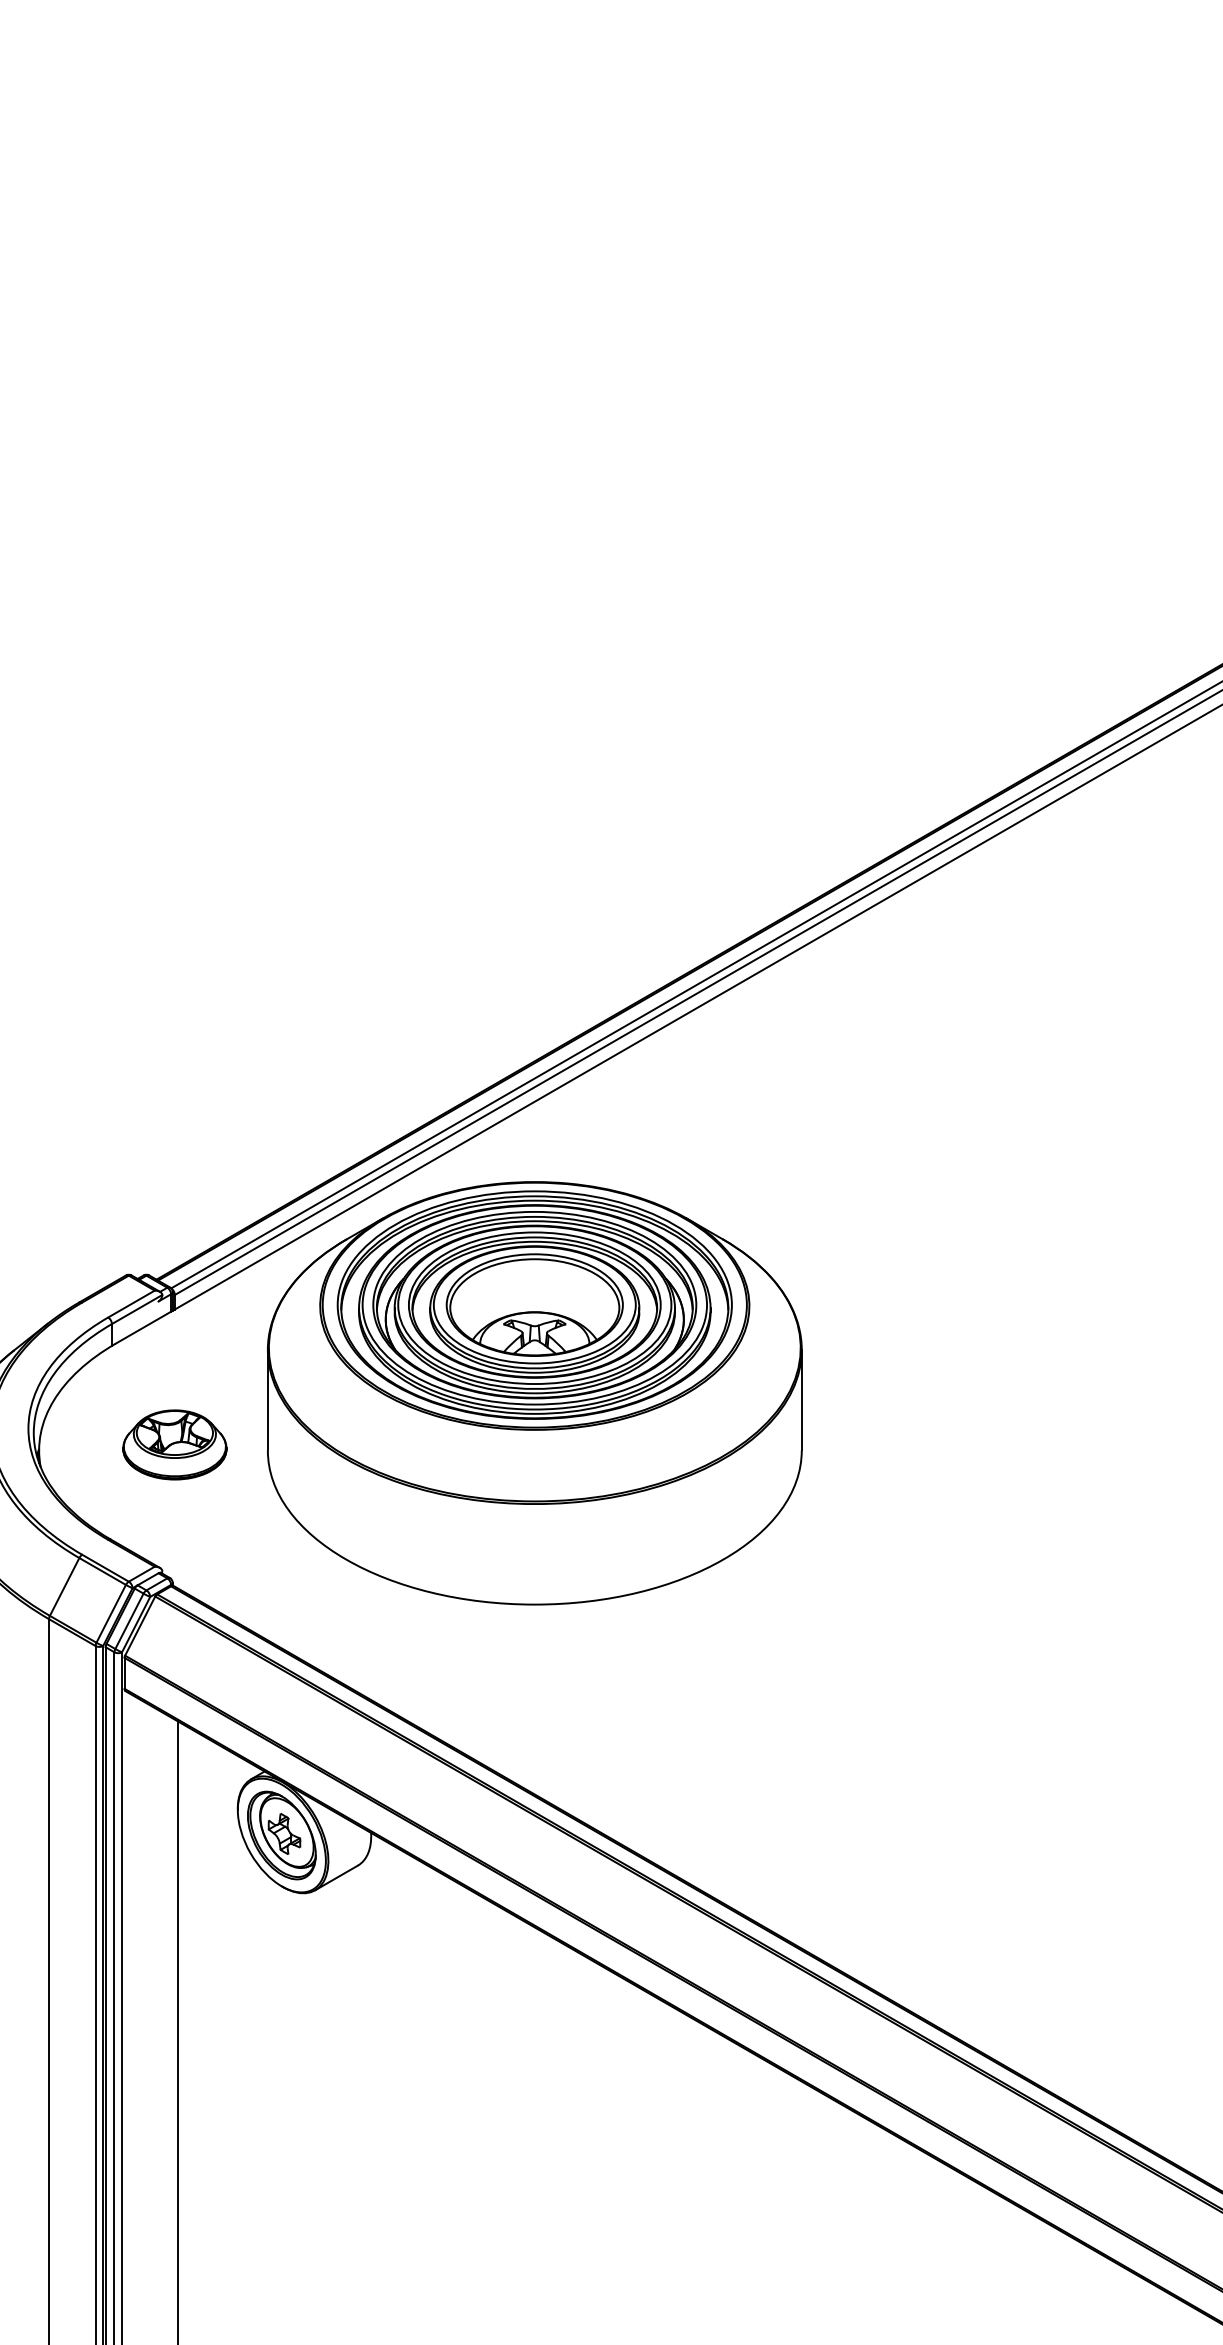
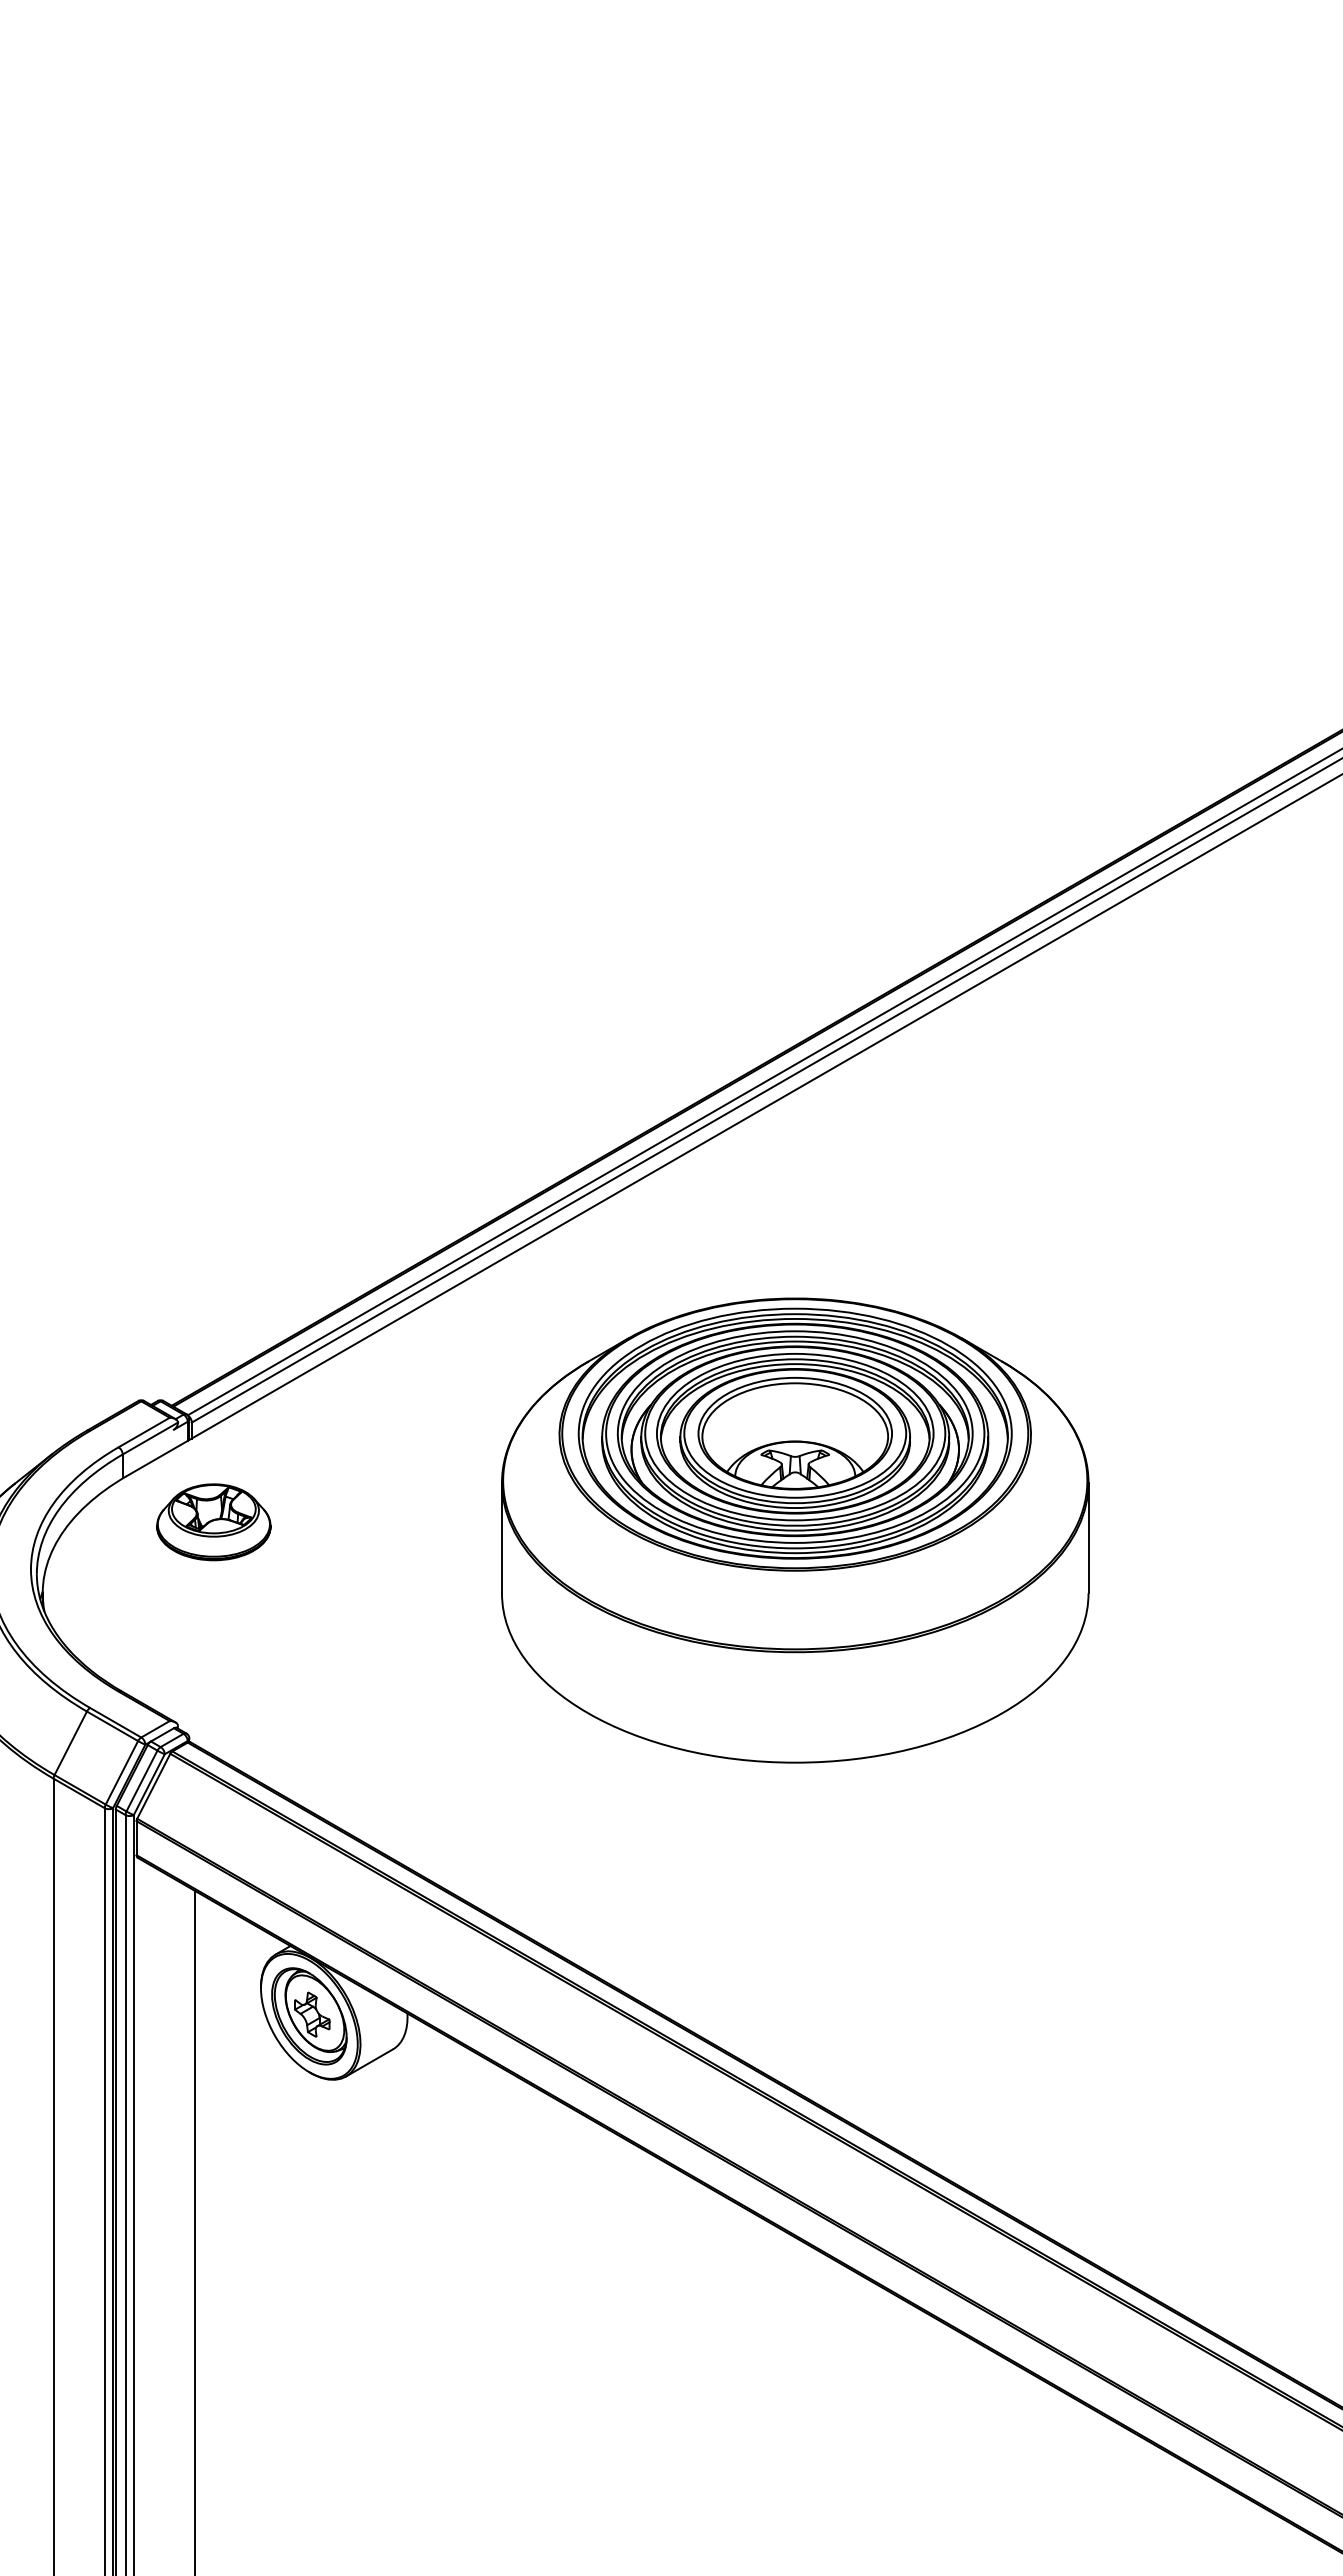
part: (535, 1393) -> (795, 1530), moved
part: (174, 1445) -> (213, 1522), moved

